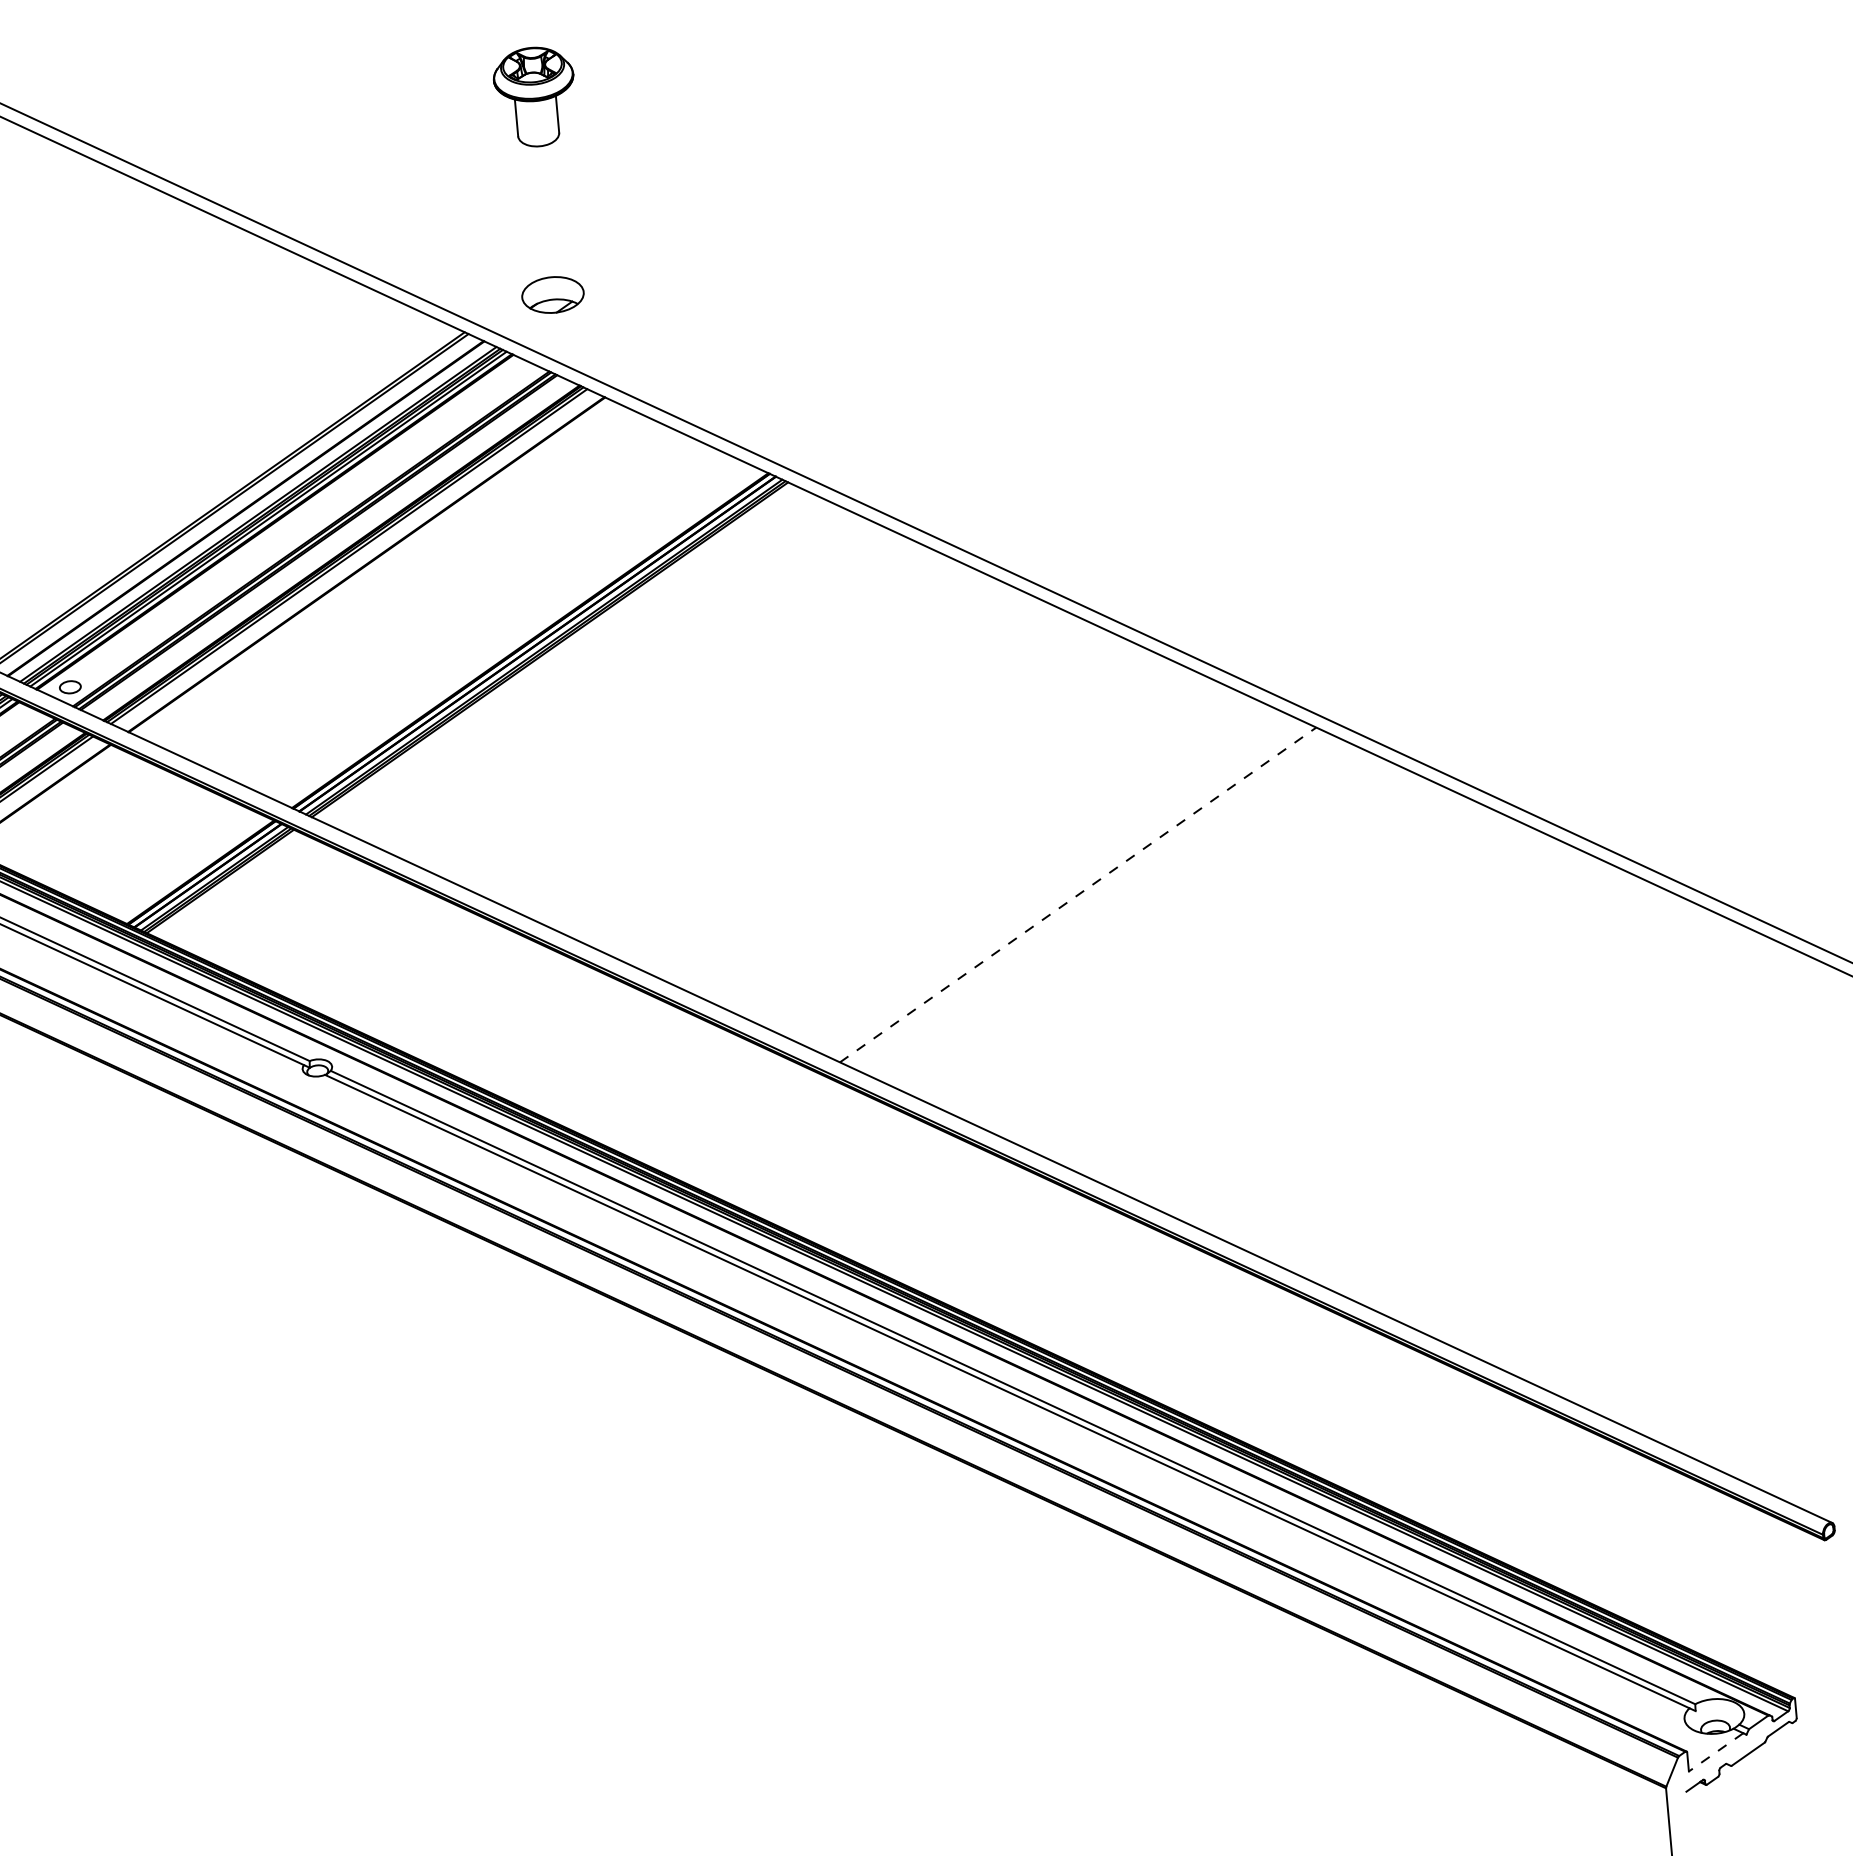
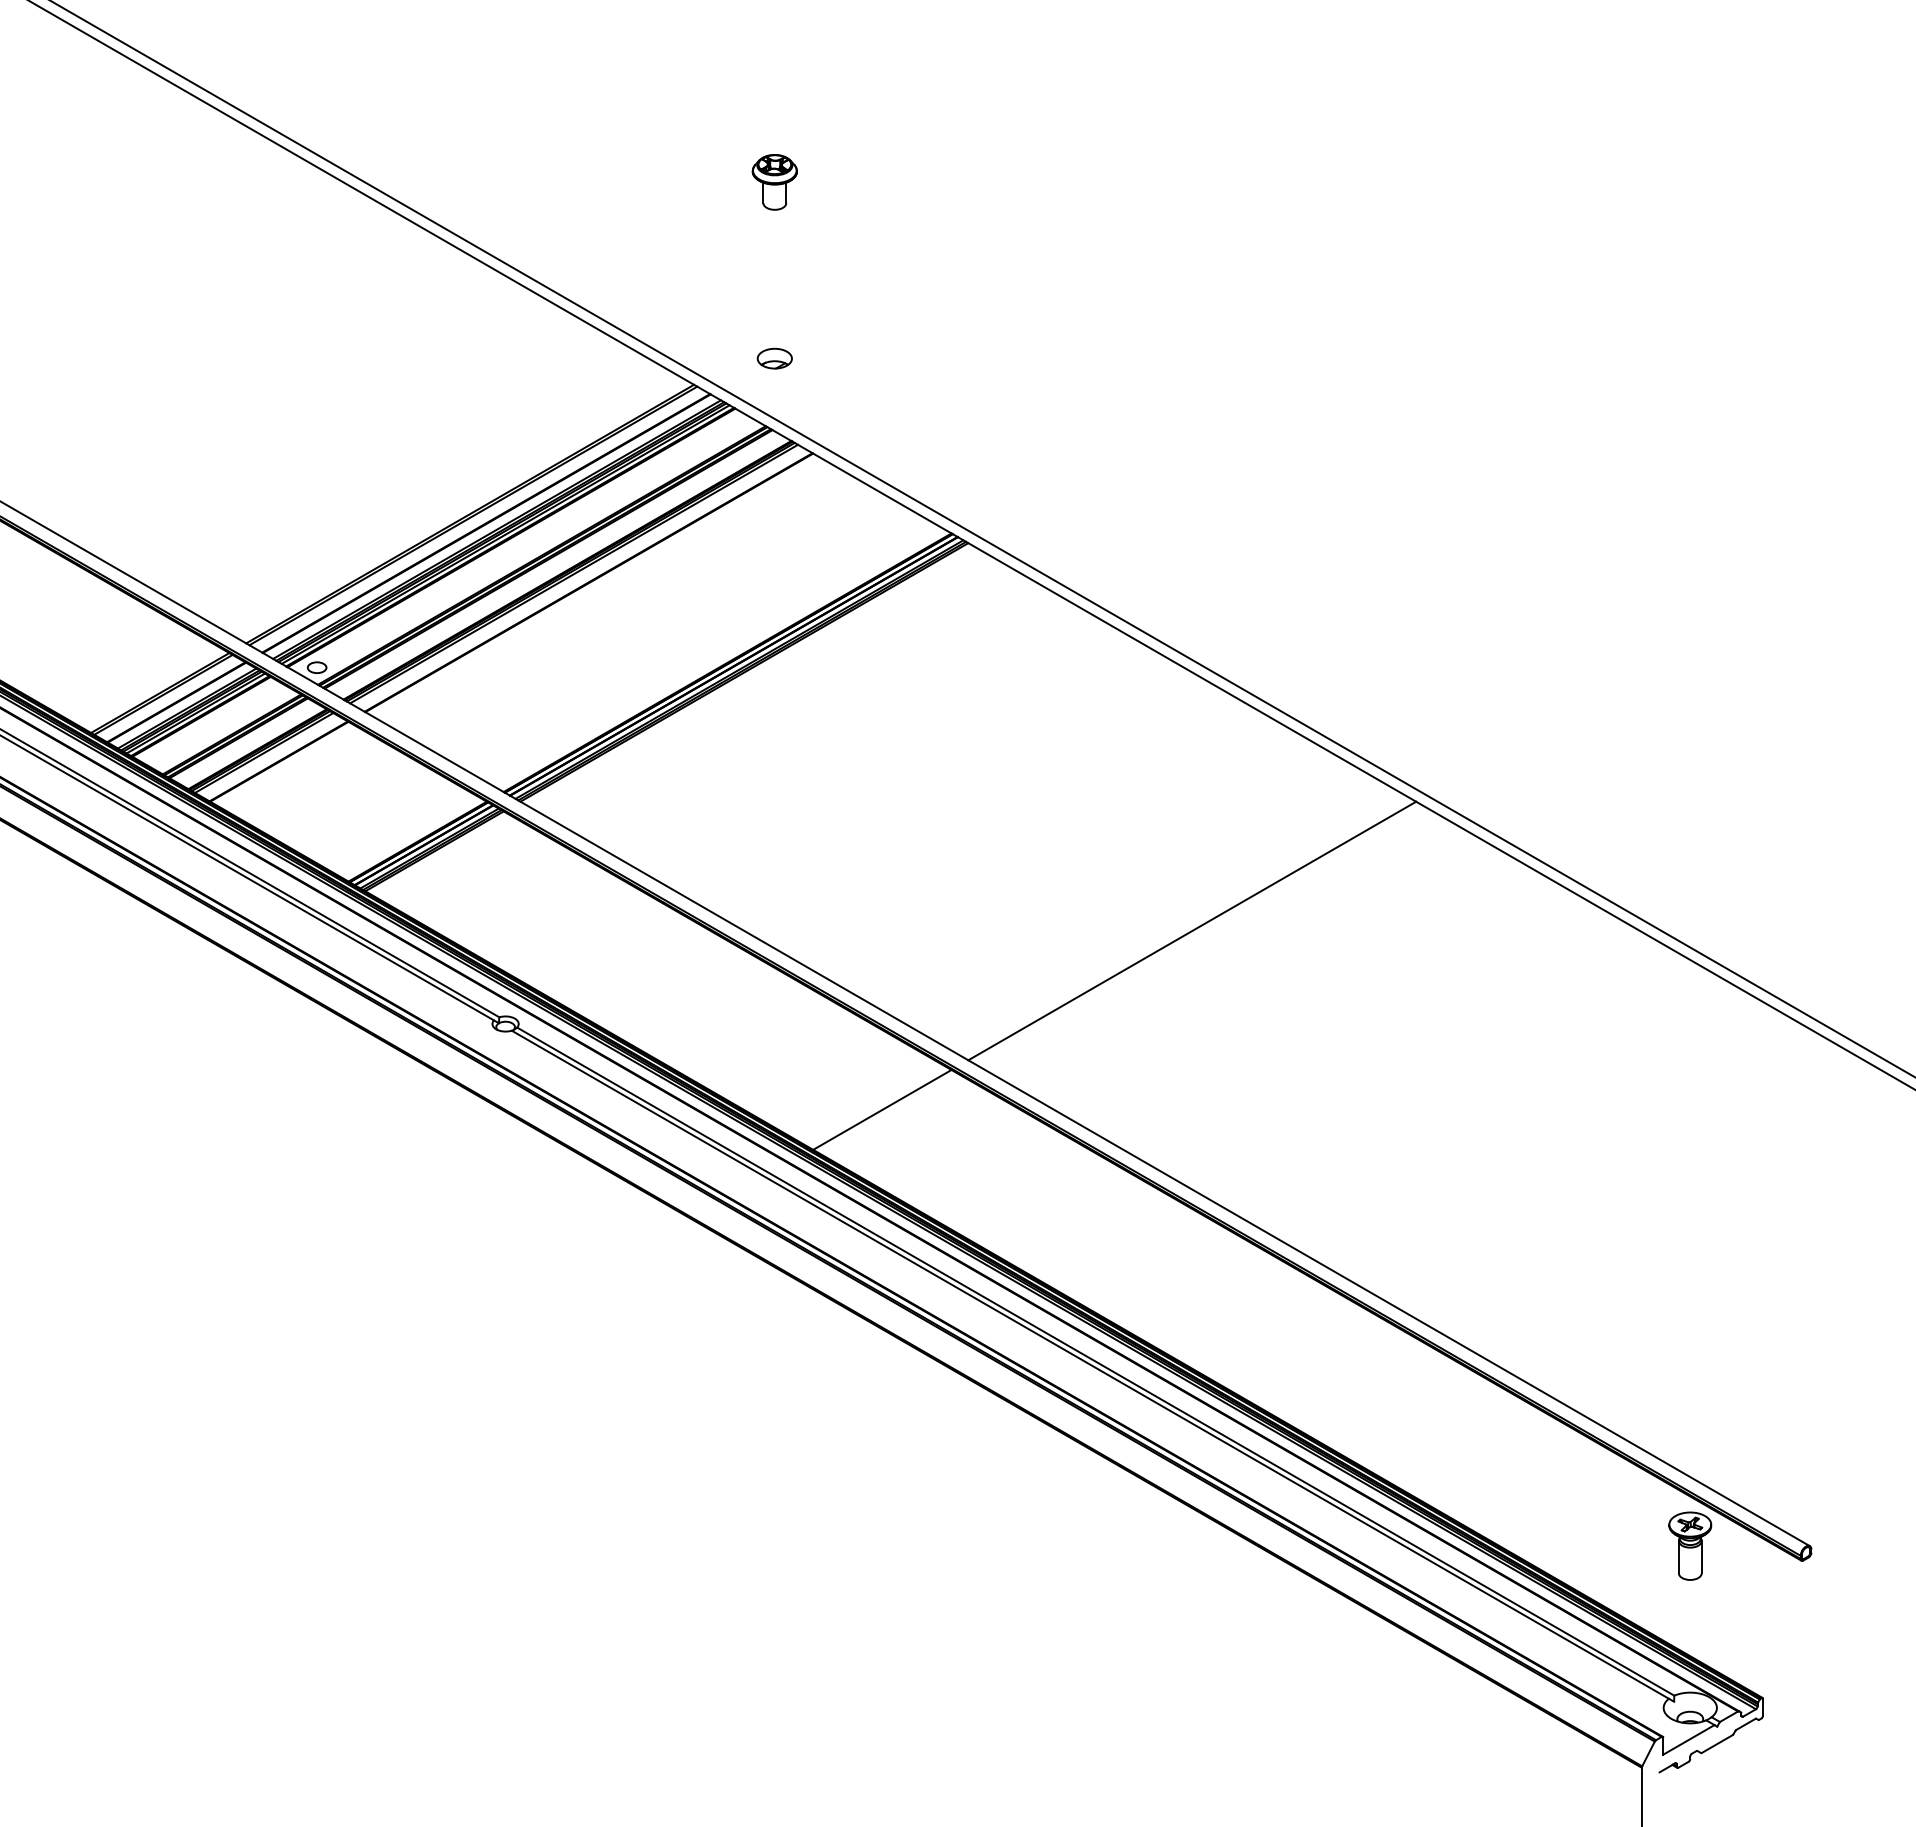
part: (534, 97) -> (774, 182), size x0.62
part: (552, 294) -> (774, 358), size x0.62
line: (1078, 895) -> (1192, 931), dashed -> solid
line: (748, 1126) -> (882, 1109), added
part: (1698, 1534) -> (1690, 1545), added
line: (1715, 1751) -> (1688, 1739), dashed -> solid

